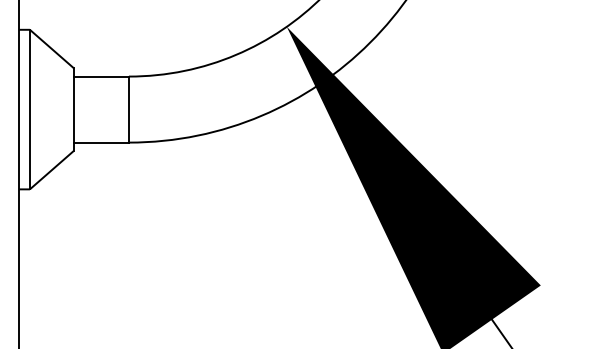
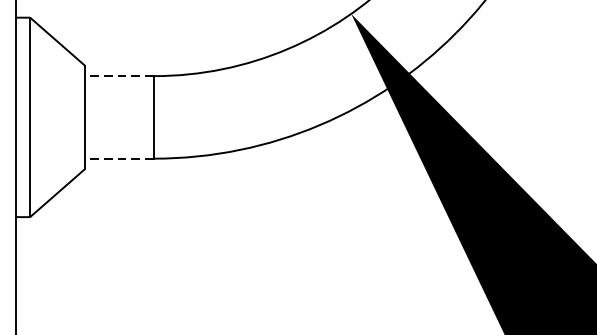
line: (101, 76) -> (119, 76), solid -> dashed
line: (101, 142) -> (119, 158), solid -> dashed

